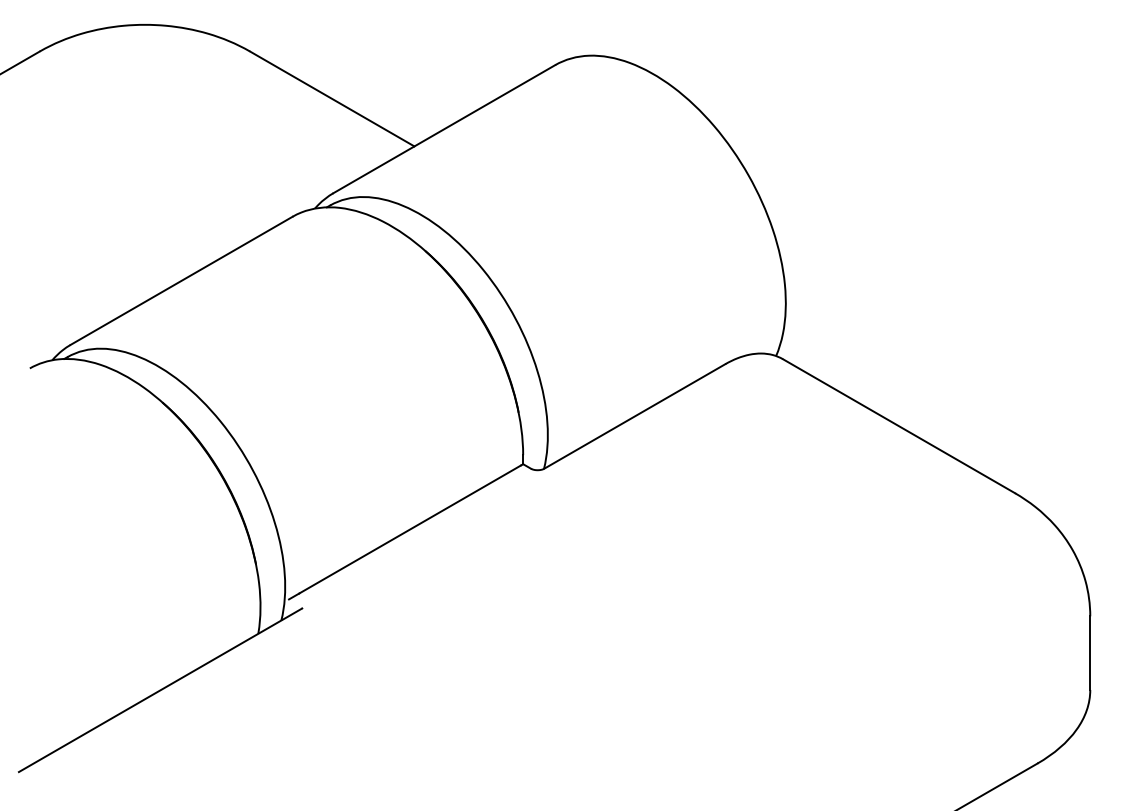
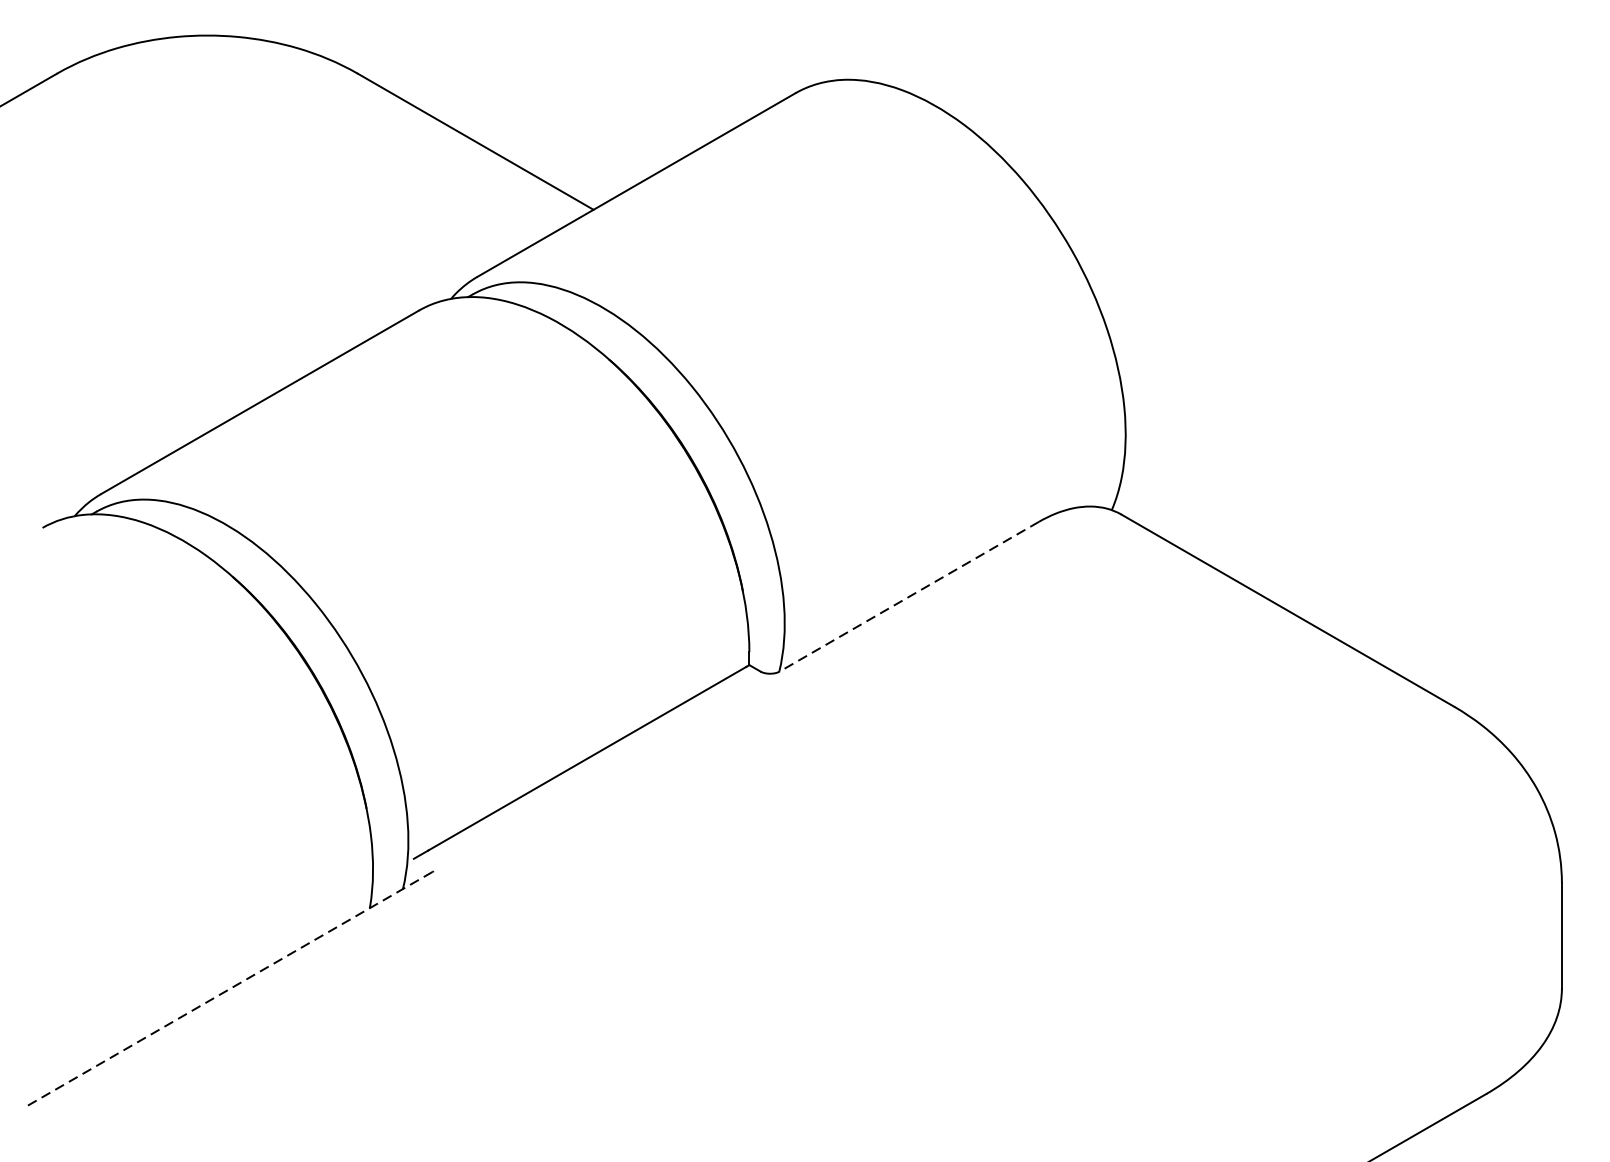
line: (634, 416) -> (908, 596), solid -> dashed
line: (160, 690) -> (229, 989), solid -> dashed

